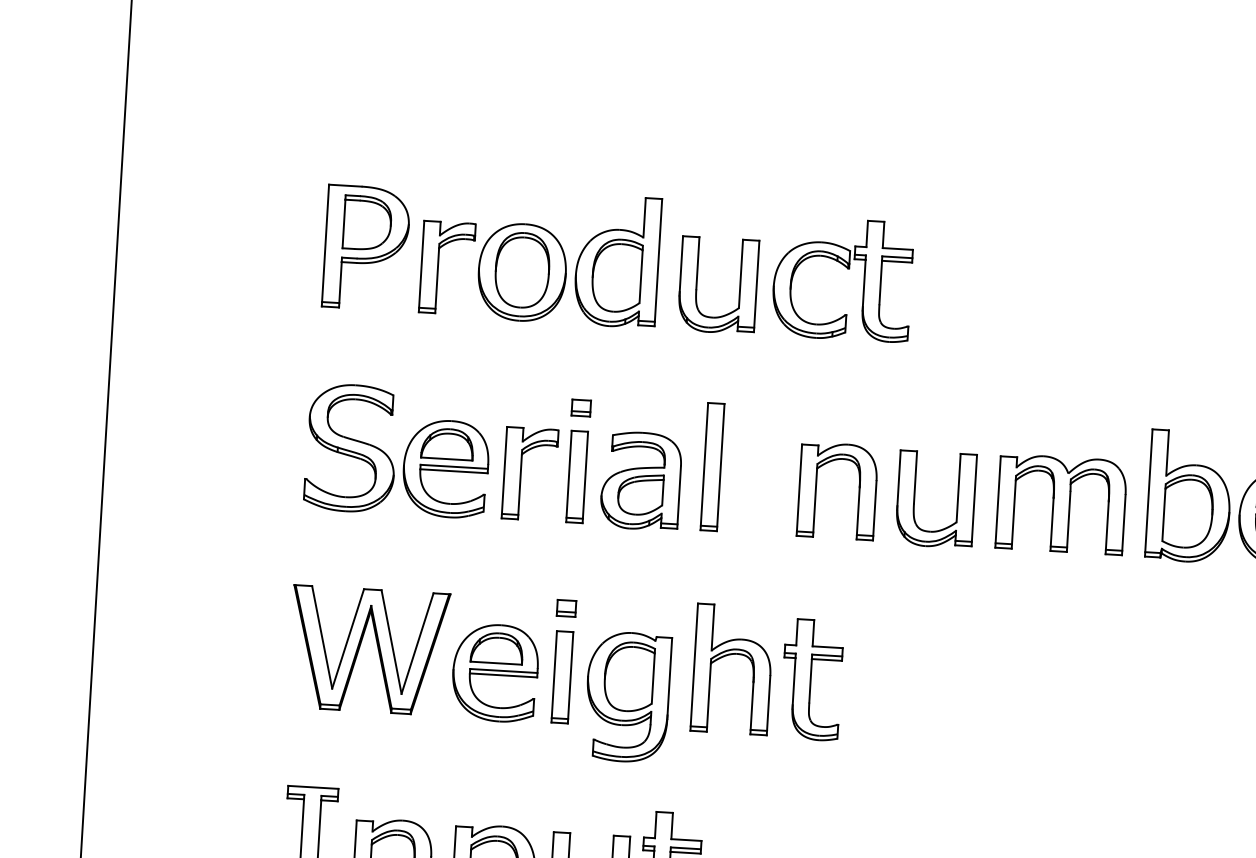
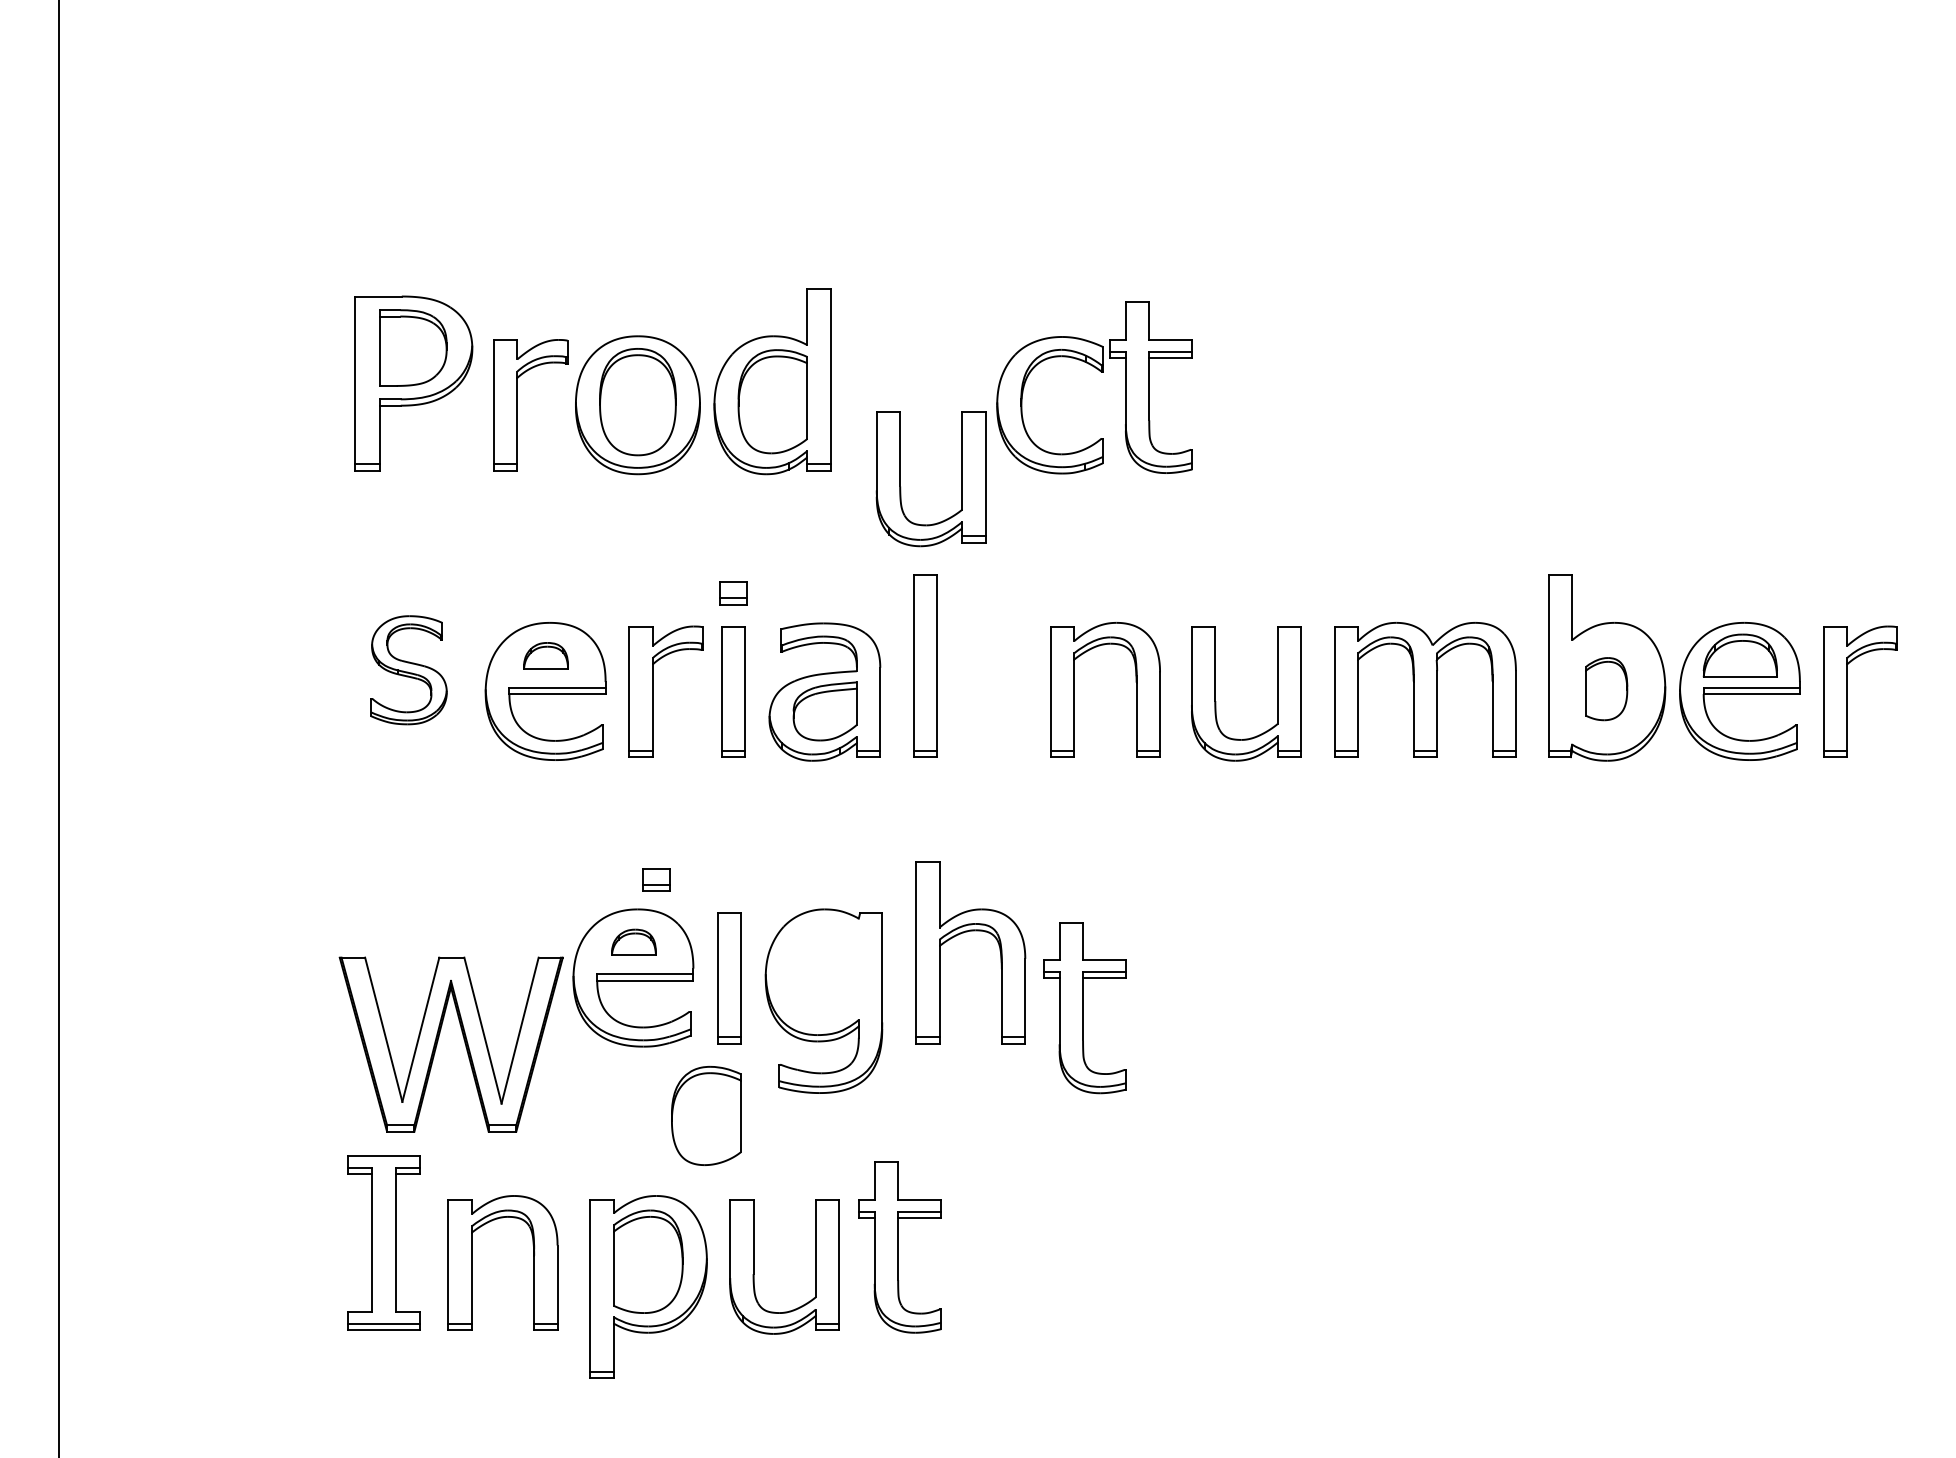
part: (696, 284) -> (900, 479), moved
part: (447, 443) -> (545, 655), size x0.6
part: (350, 448) -> (408, 670), size x0.6
part: (1188, 510) -> (1606, 688), size x0.6
part: (566, 608) -> (656, 879), moved
part: (359, 647) -> (438, 1041), moved
part: (496, 648) -> (633, 942), size x0.6
part: (629, 676) -> (706, 1115), moved
part: (811, 680) -> (1084, 1008), moved

